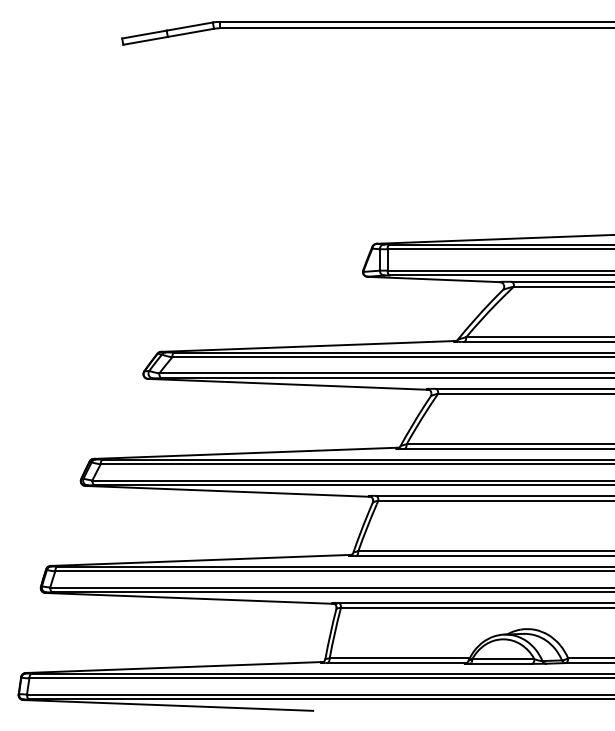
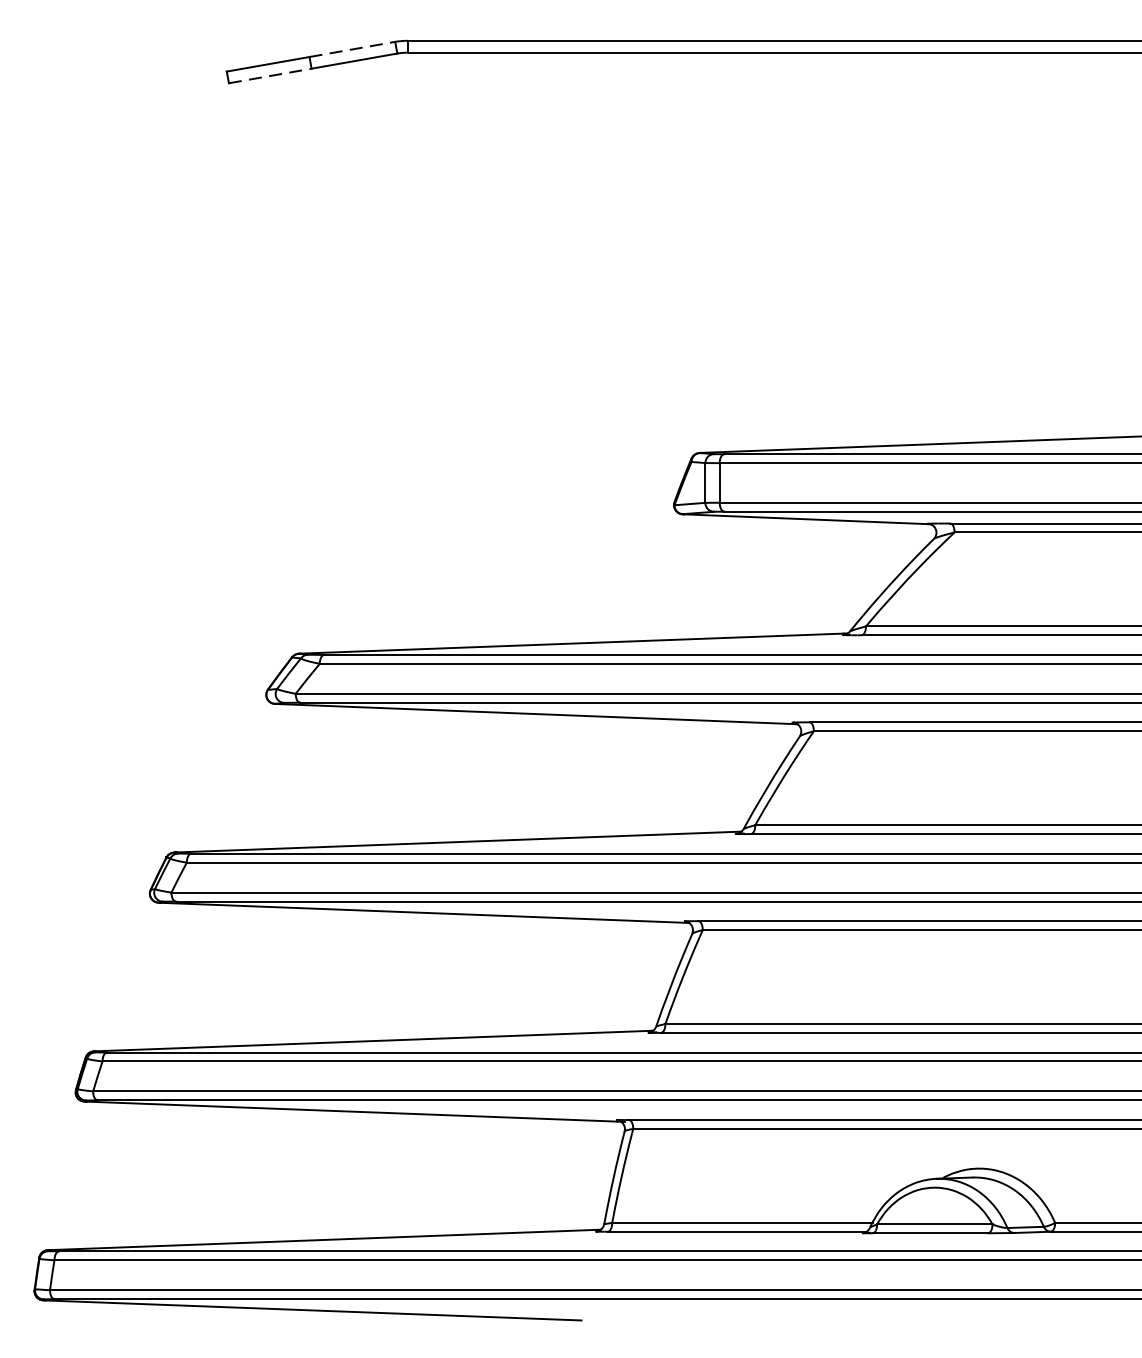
line: (190, 26) -> (353, 49), solid -> dashed
line: (145, 40) -> (270, 75), solid -> dashed

